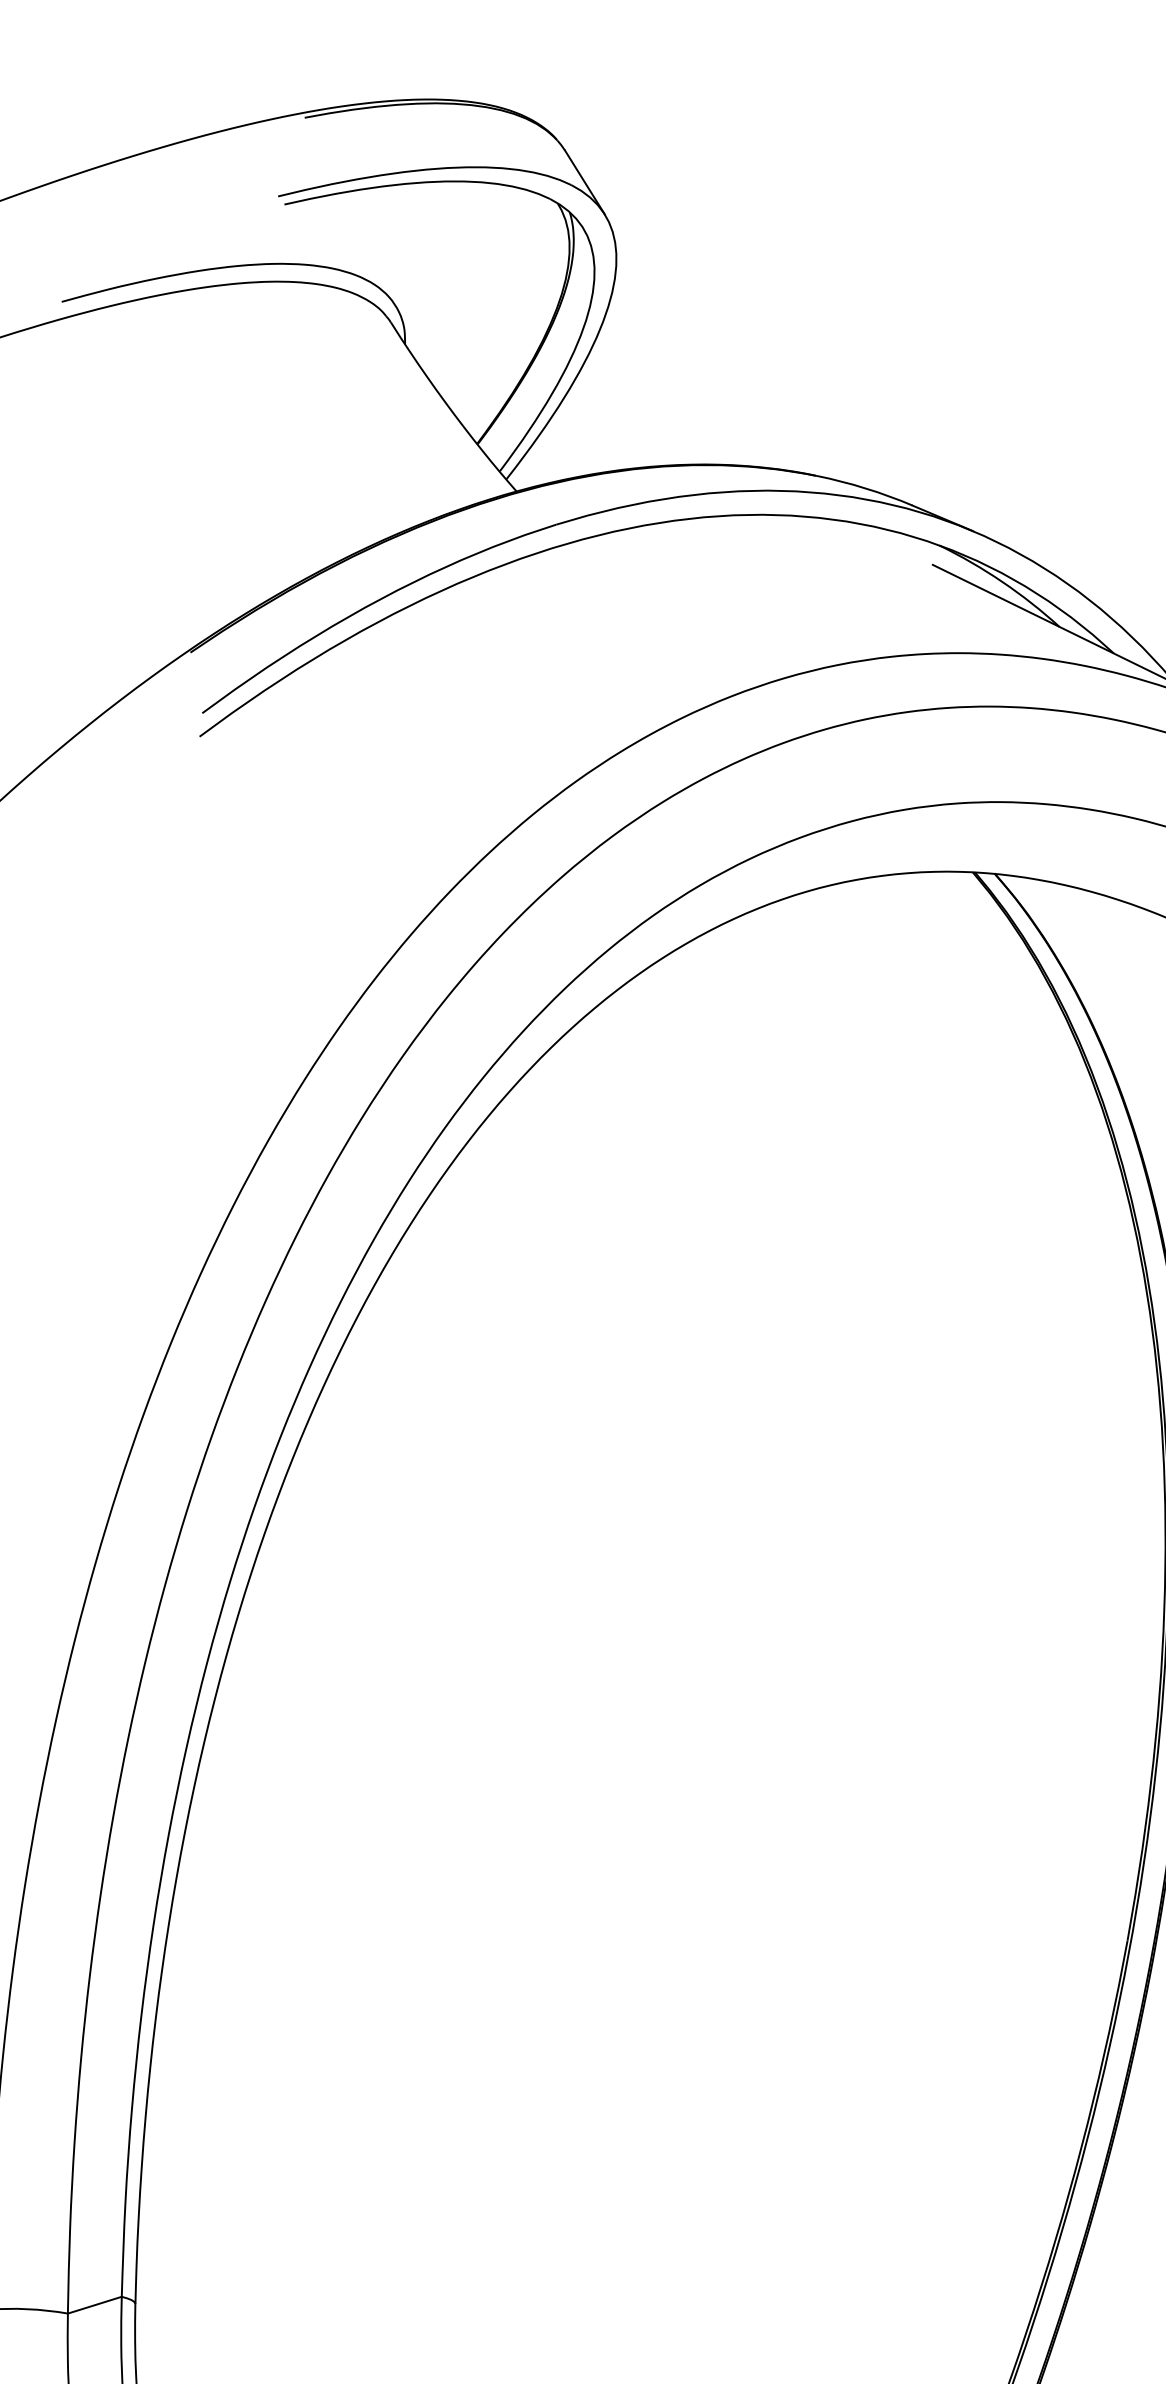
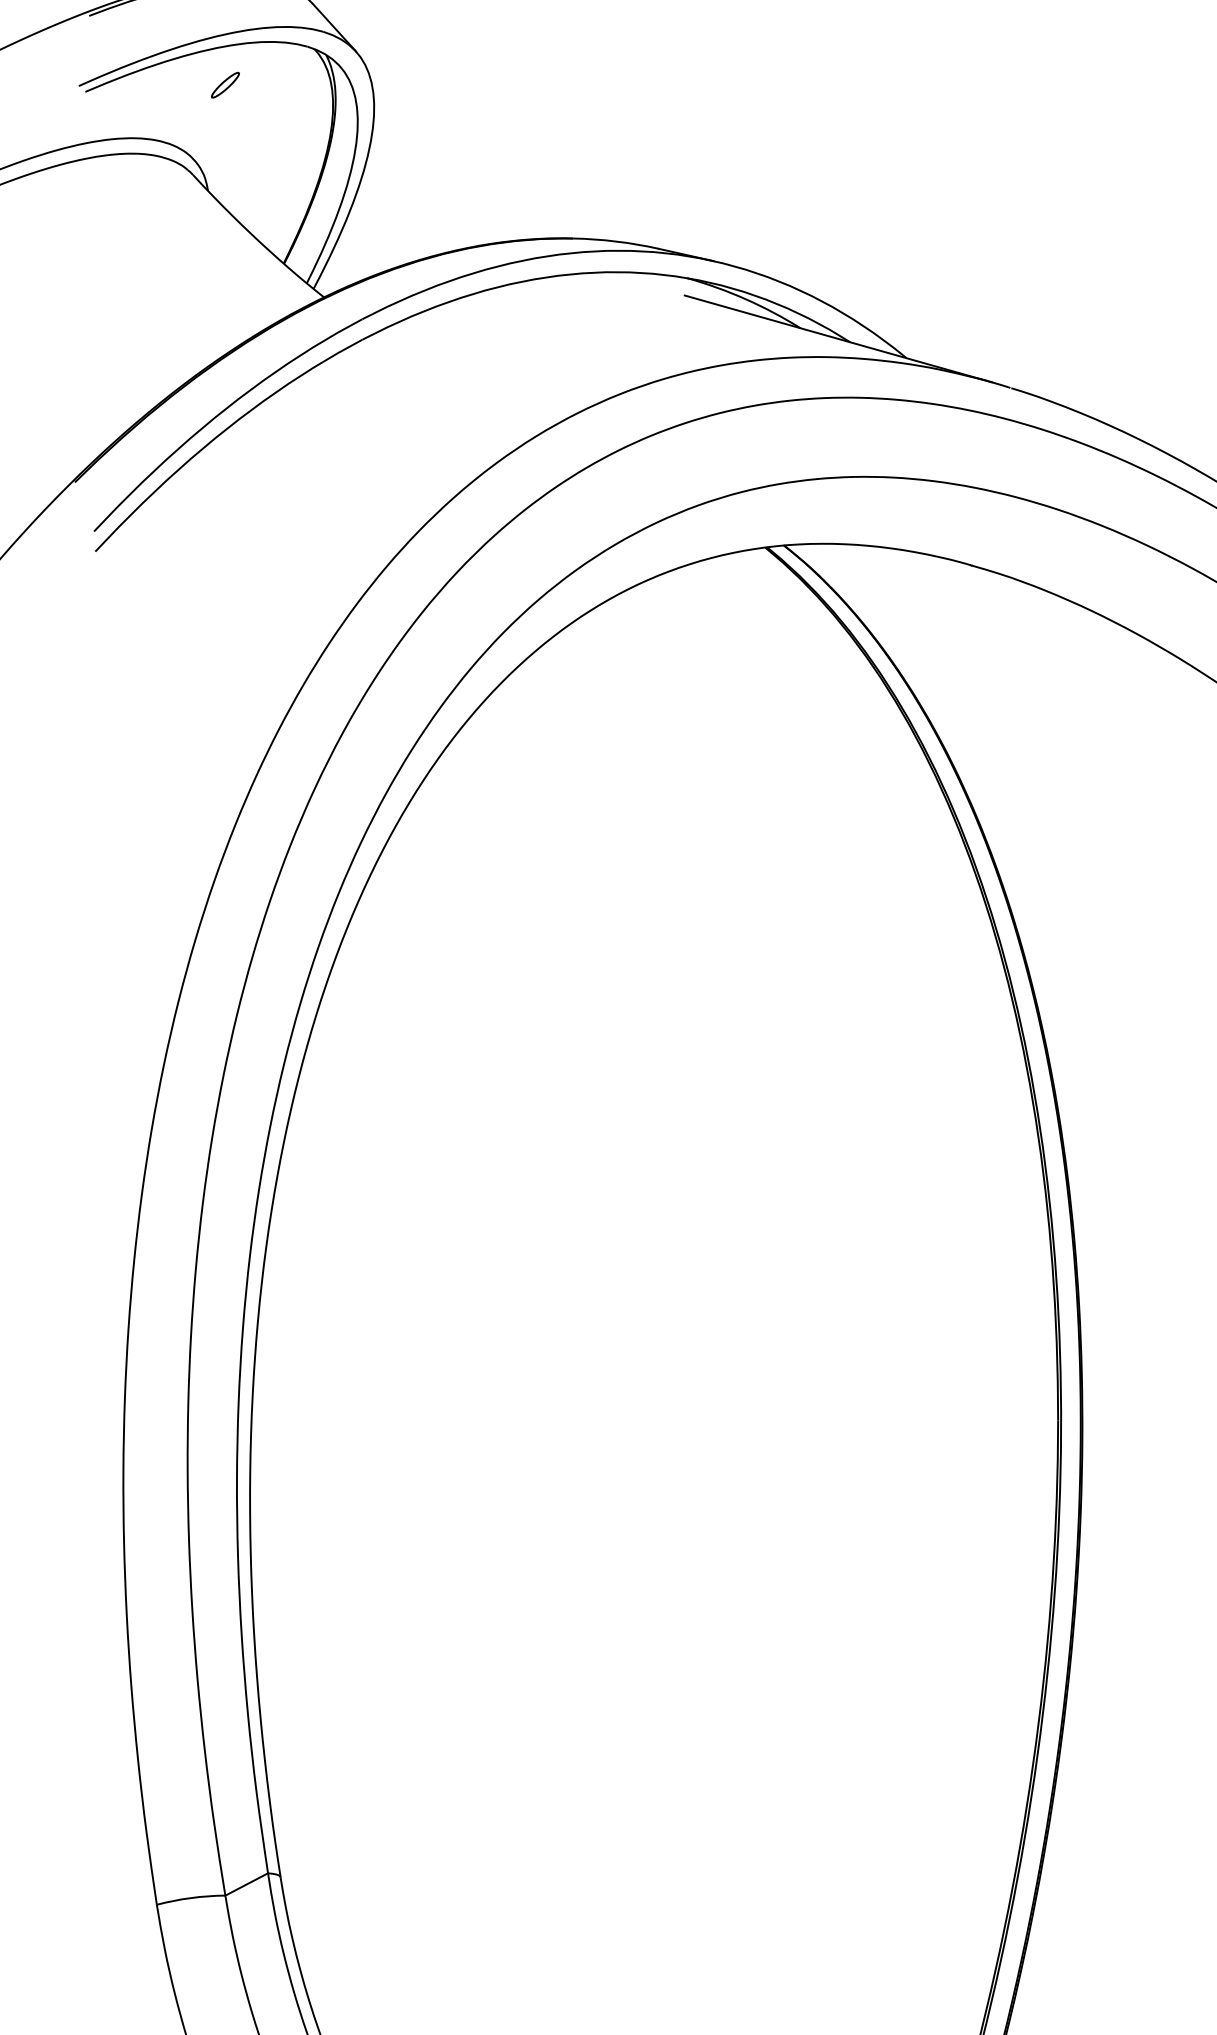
part: (447, 225) -> (225, 84), added

